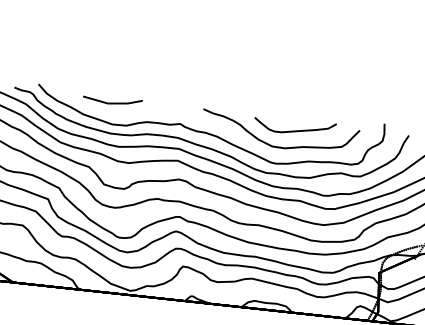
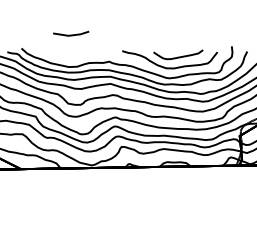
line: (113, 101) -> (71, 34), moved

